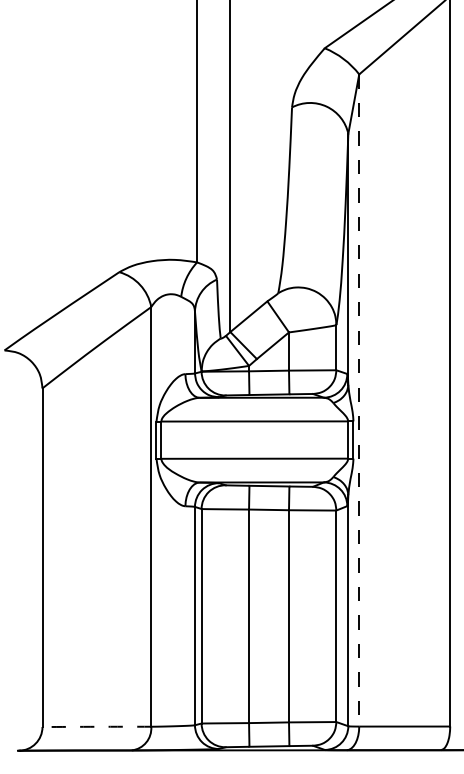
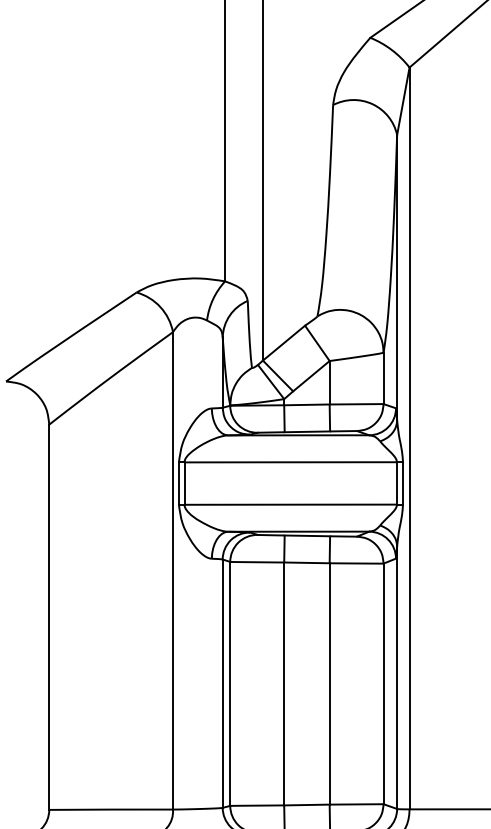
line: (359, 400) -> (409, 438), dashed -> solid
arc: (96, 726) -> (110, 809), dashed -> solid

